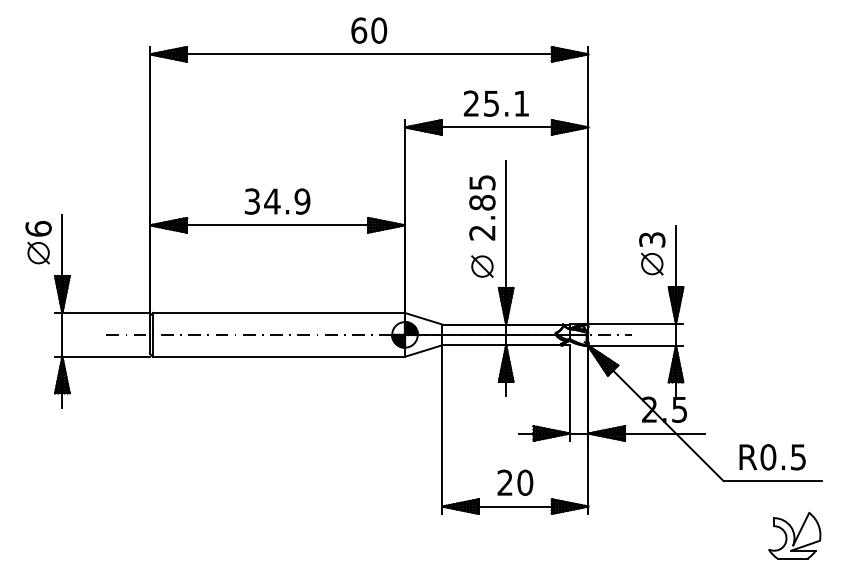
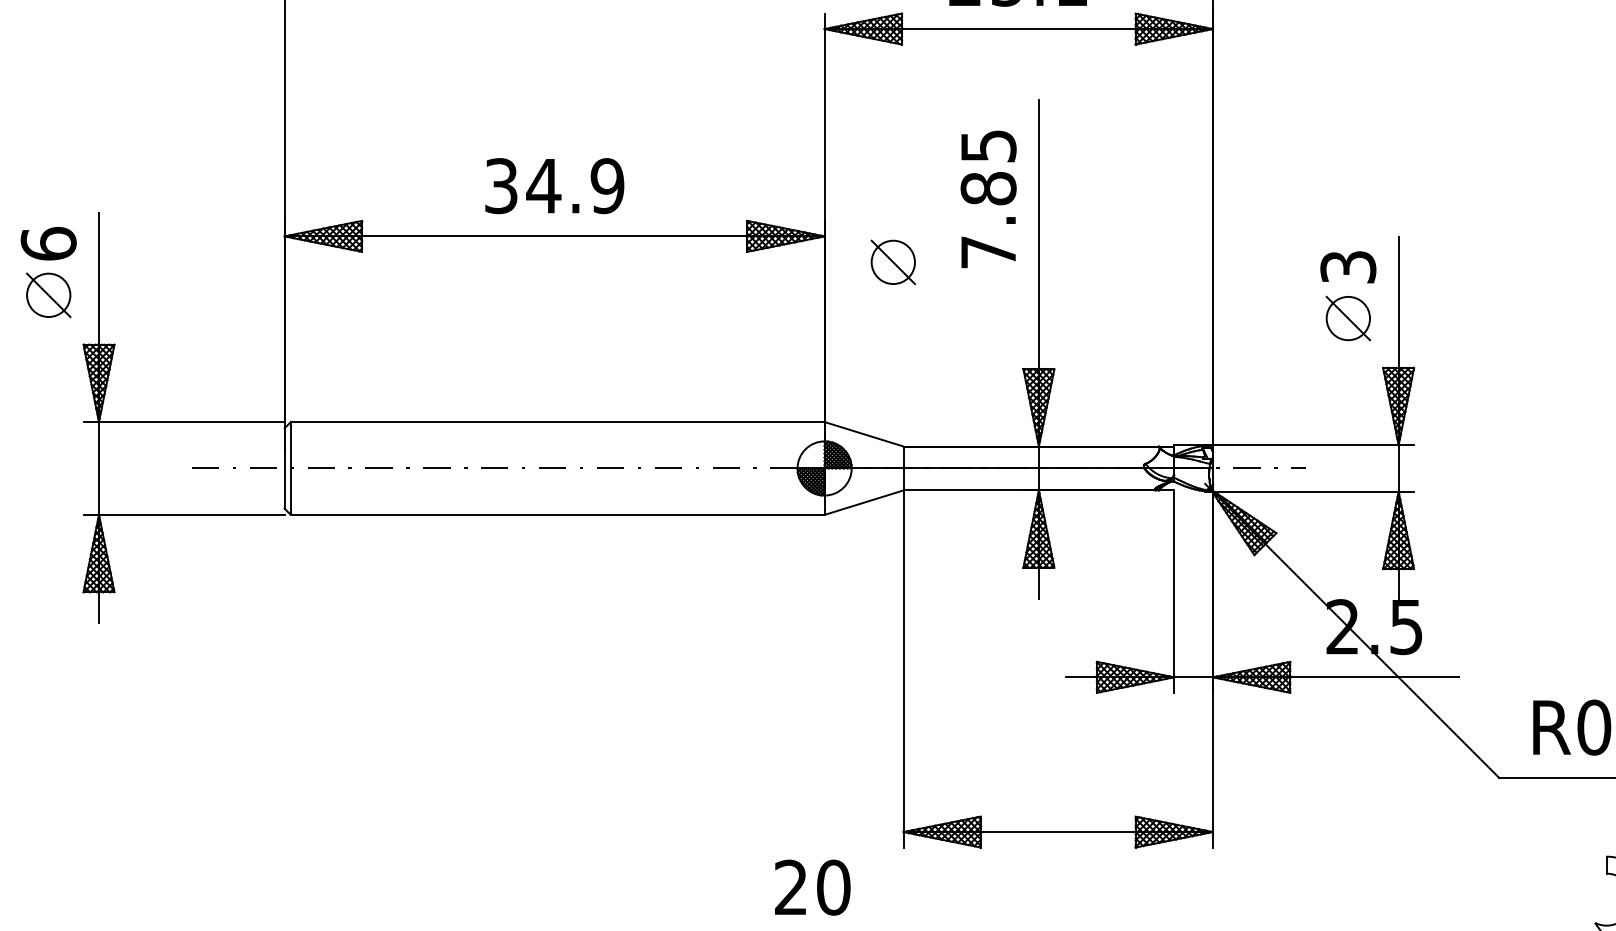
text: (482, 232) -> (988, 251), 2.85 -> 7.85
part: (482, 266) -> (893, 262), moved
text: (515, 482) -> (812, 886), moved

